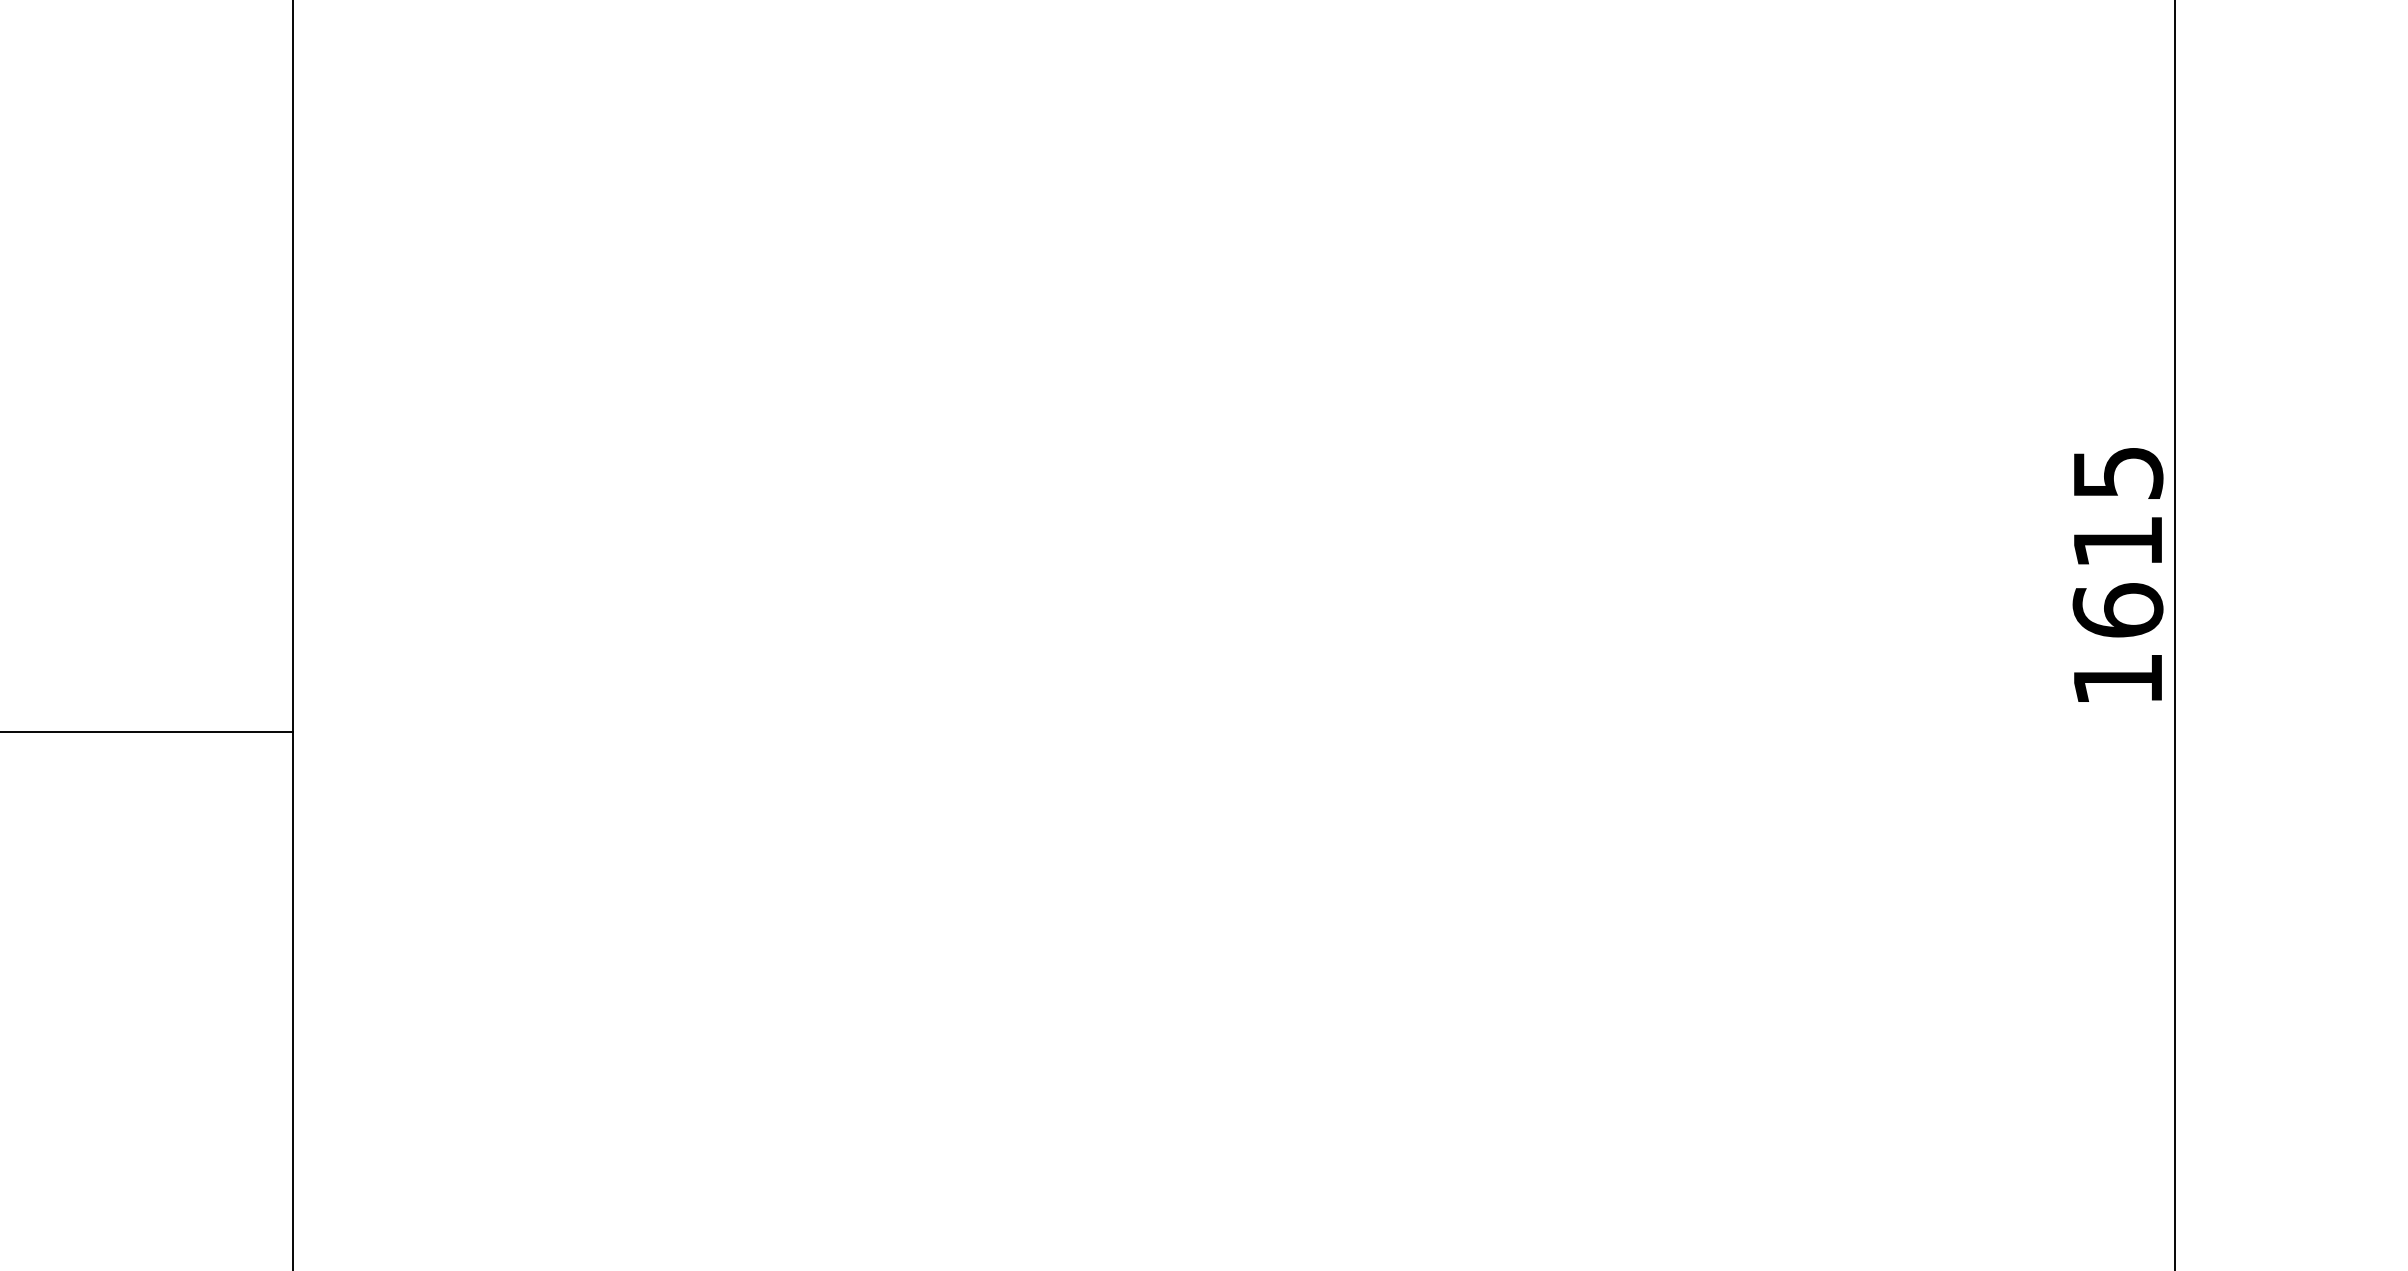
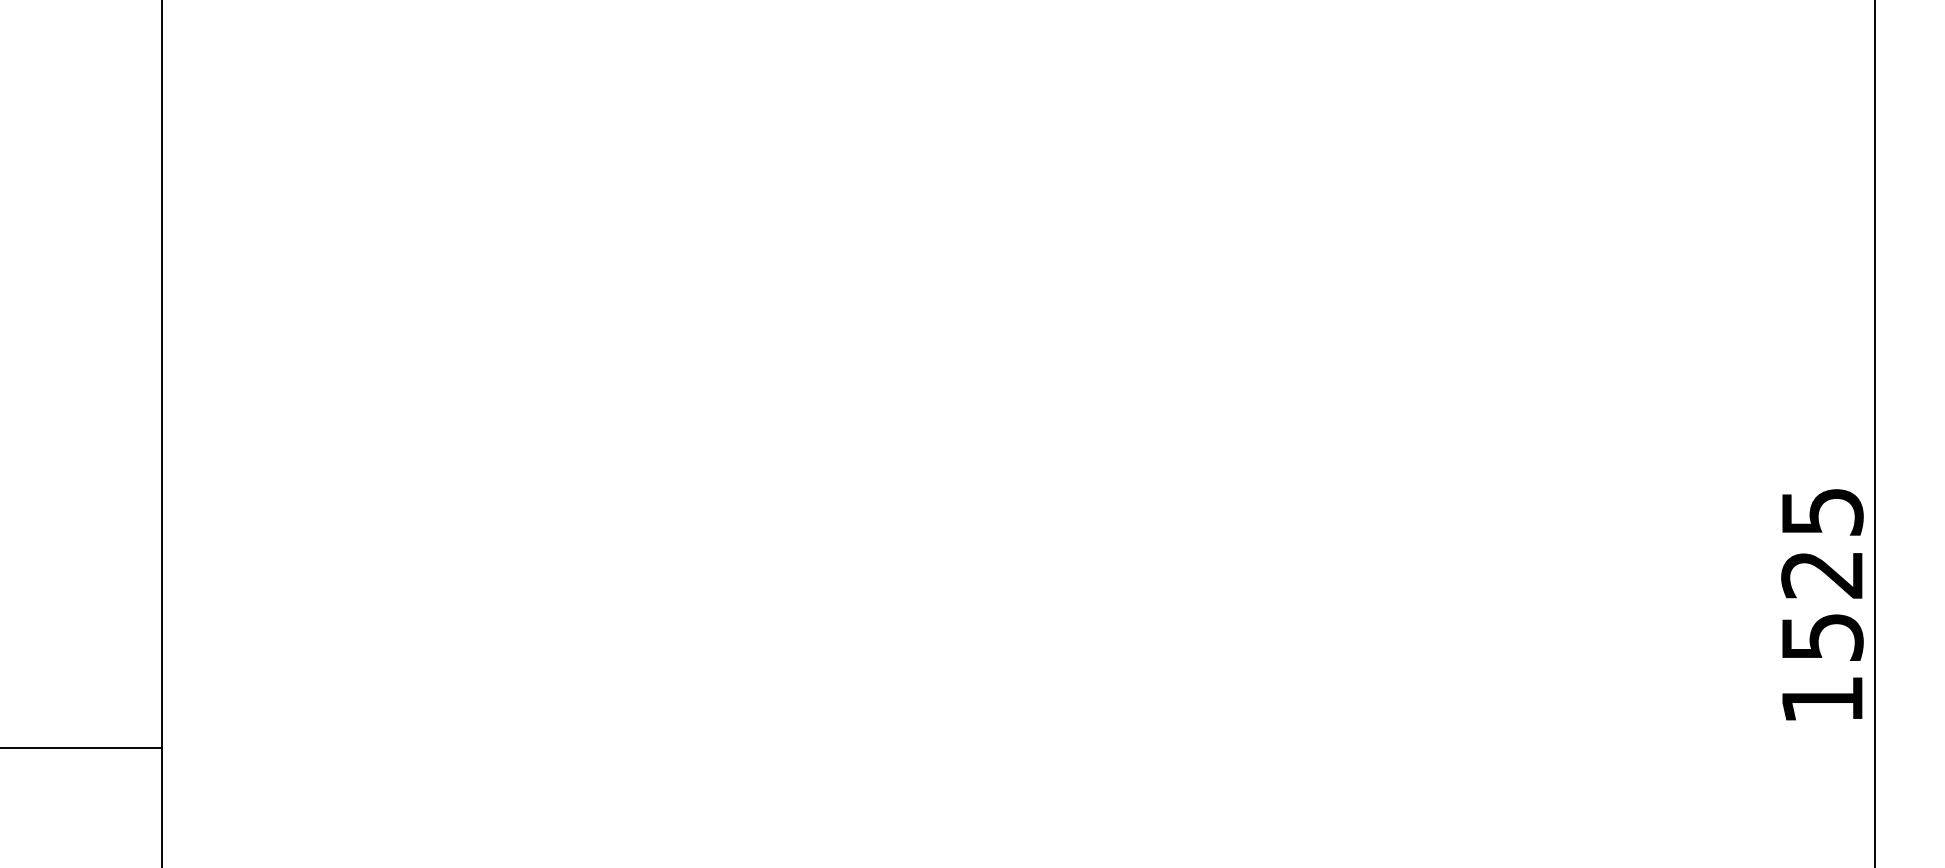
text: (2117, 577) -> (1821, 607), 1615 -> 1525

